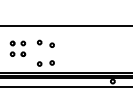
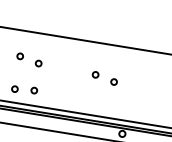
part: (95, 47) -> (104, 77), added

